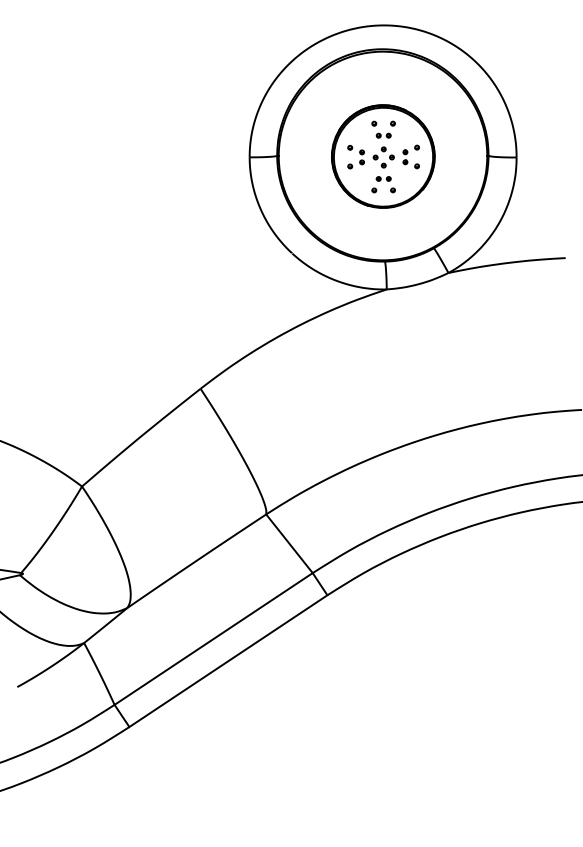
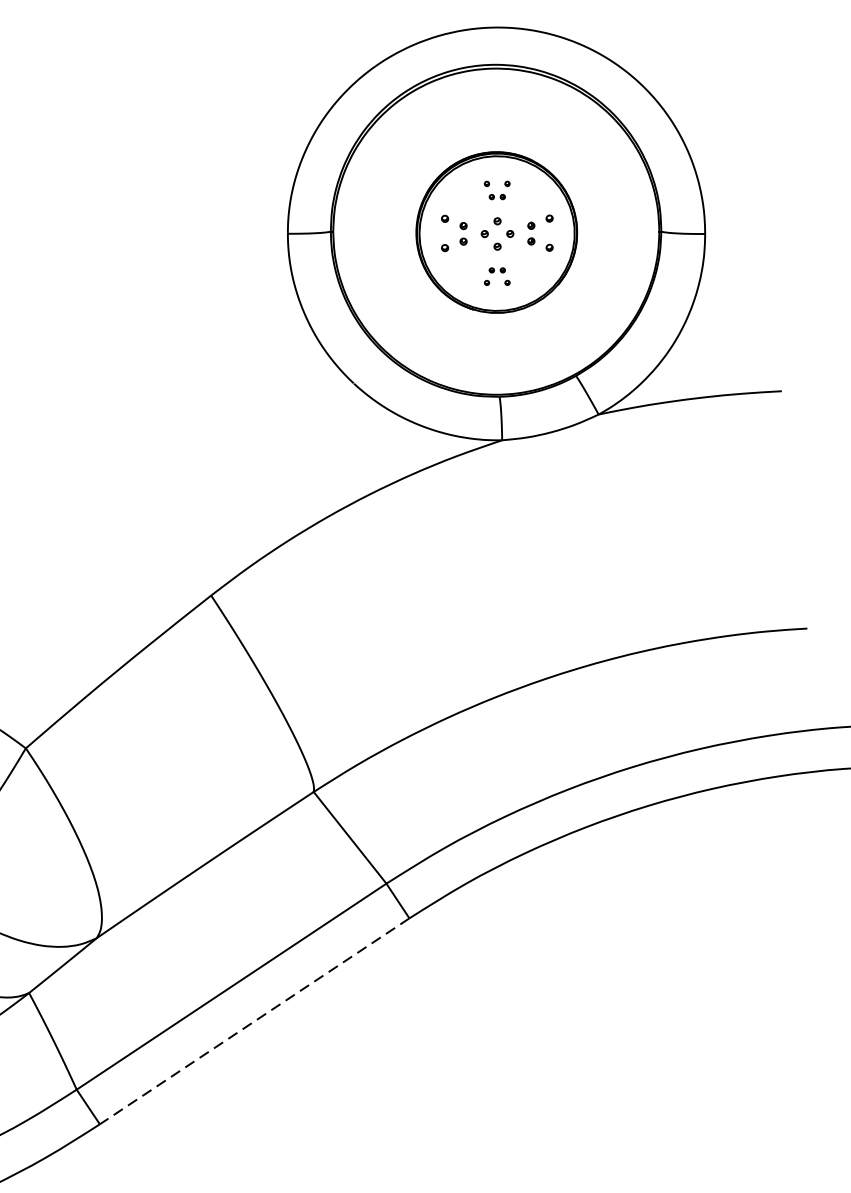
part: (383, 129) -> (497, 190), size x0.7
part: (383, 184) -> (497, 276), size x0.7
line: (228, 661) -> (254, 1021), solid -> dashed

